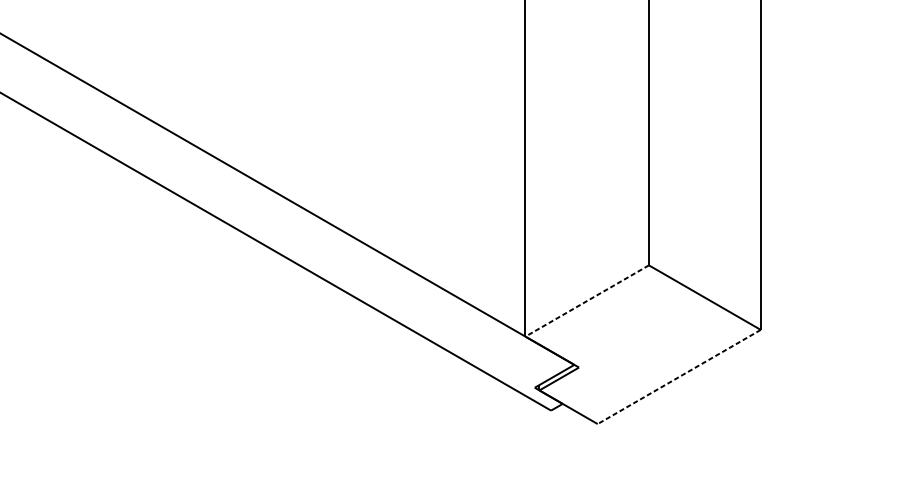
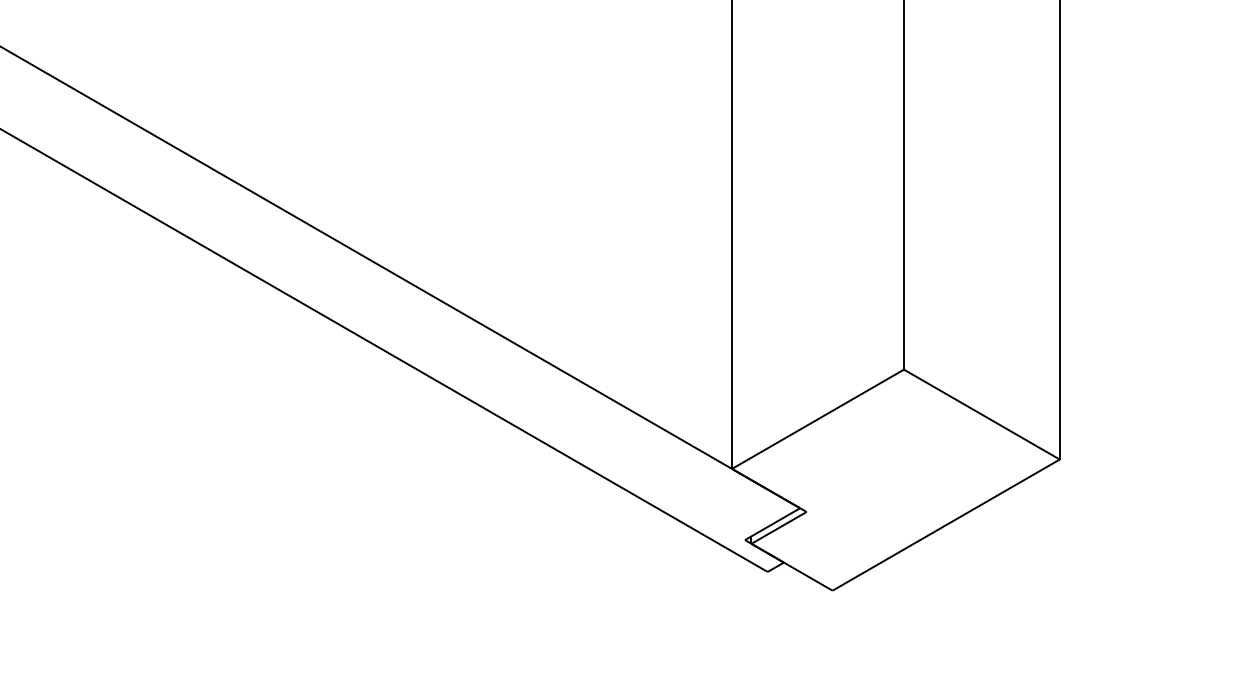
line: (586, 301) -> (817, 419), dashed -> solid
line: (678, 377) -> (945, 525), dashed -> solid

